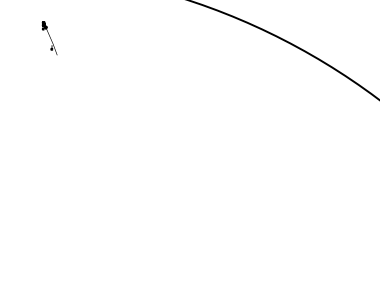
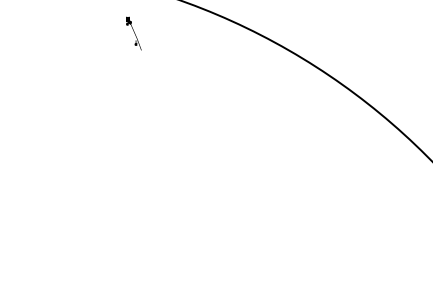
part: (49, 38) -> (133, 33), moved

